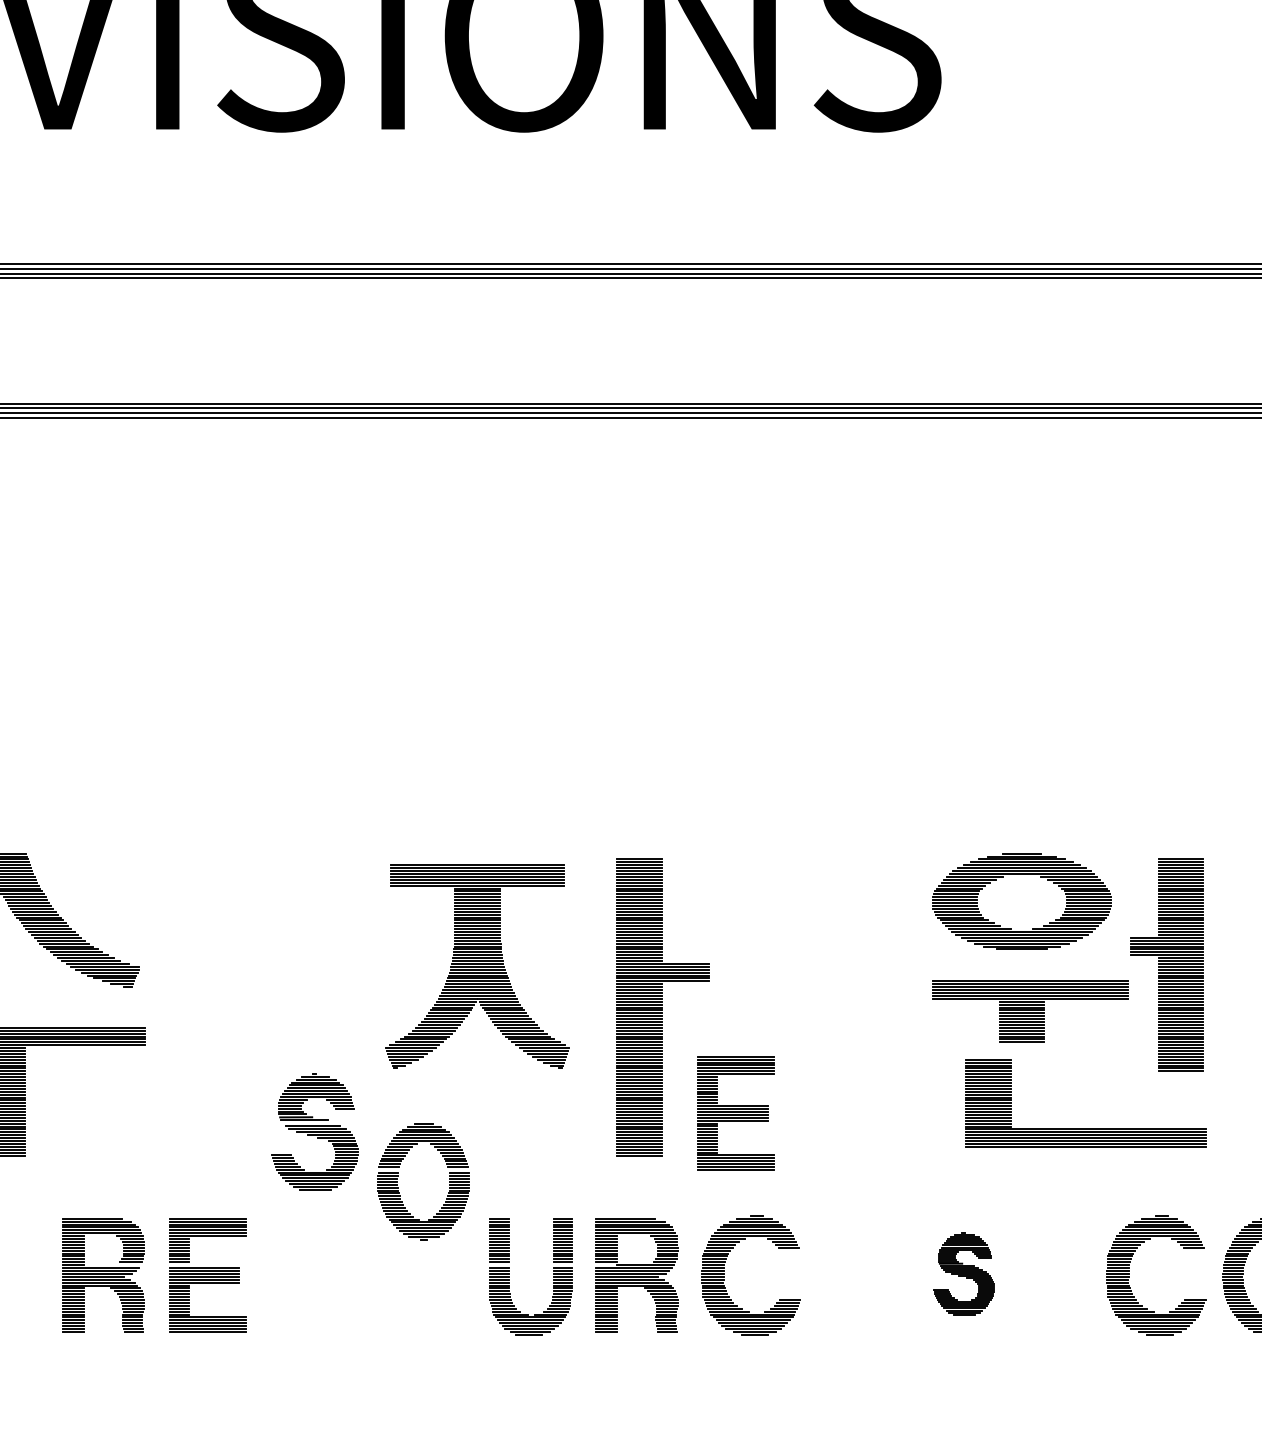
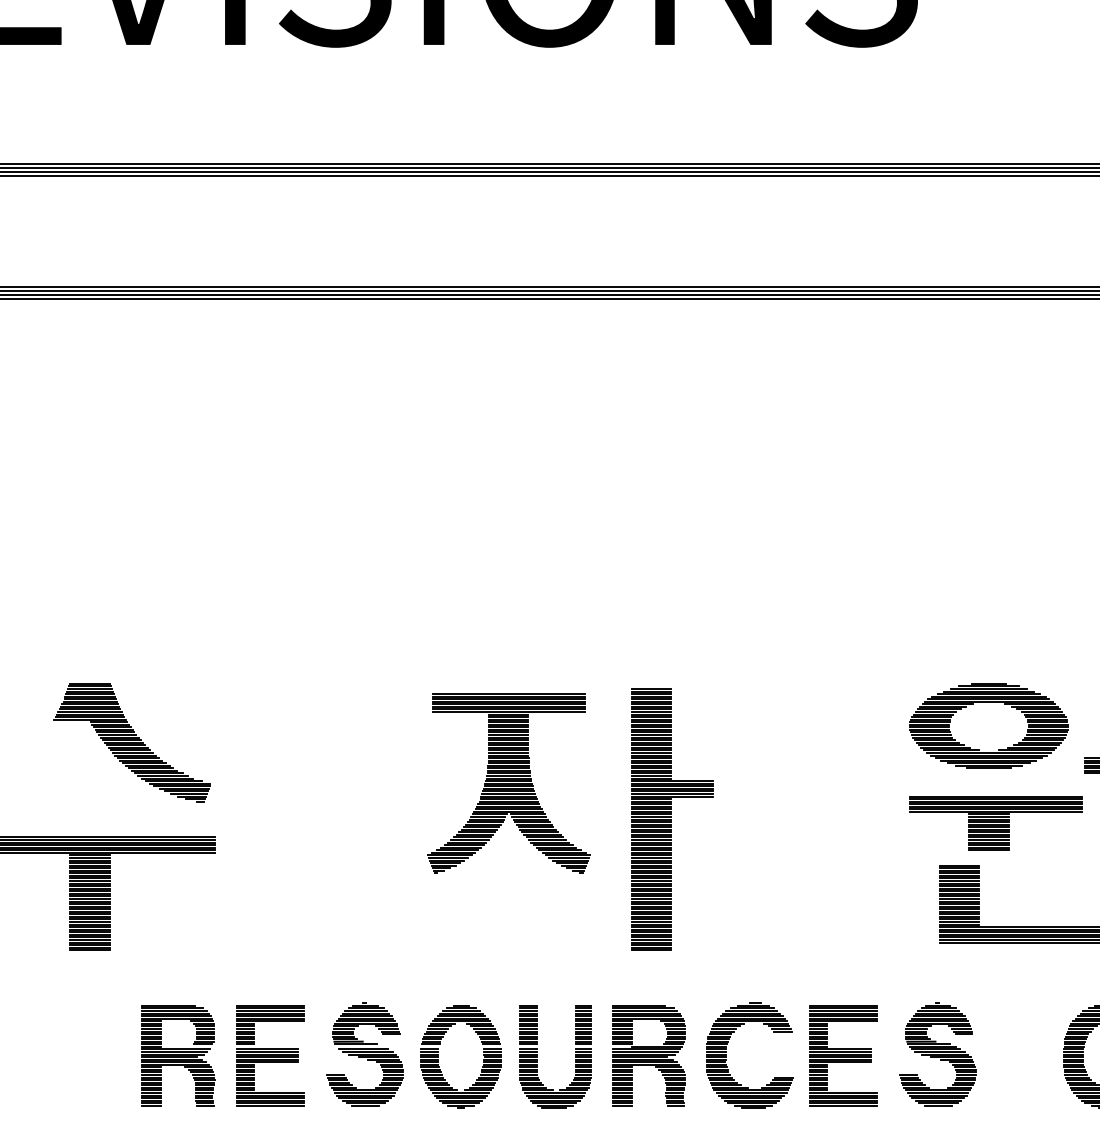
part: (735, 1113) -> (842, 1055), moved
part: (314, 1131) -> (364, 1054), moved
part: (398, 1176) -> (438, 1052), moved
part: (963, 1273) -> (937, 1054), size x1.43

